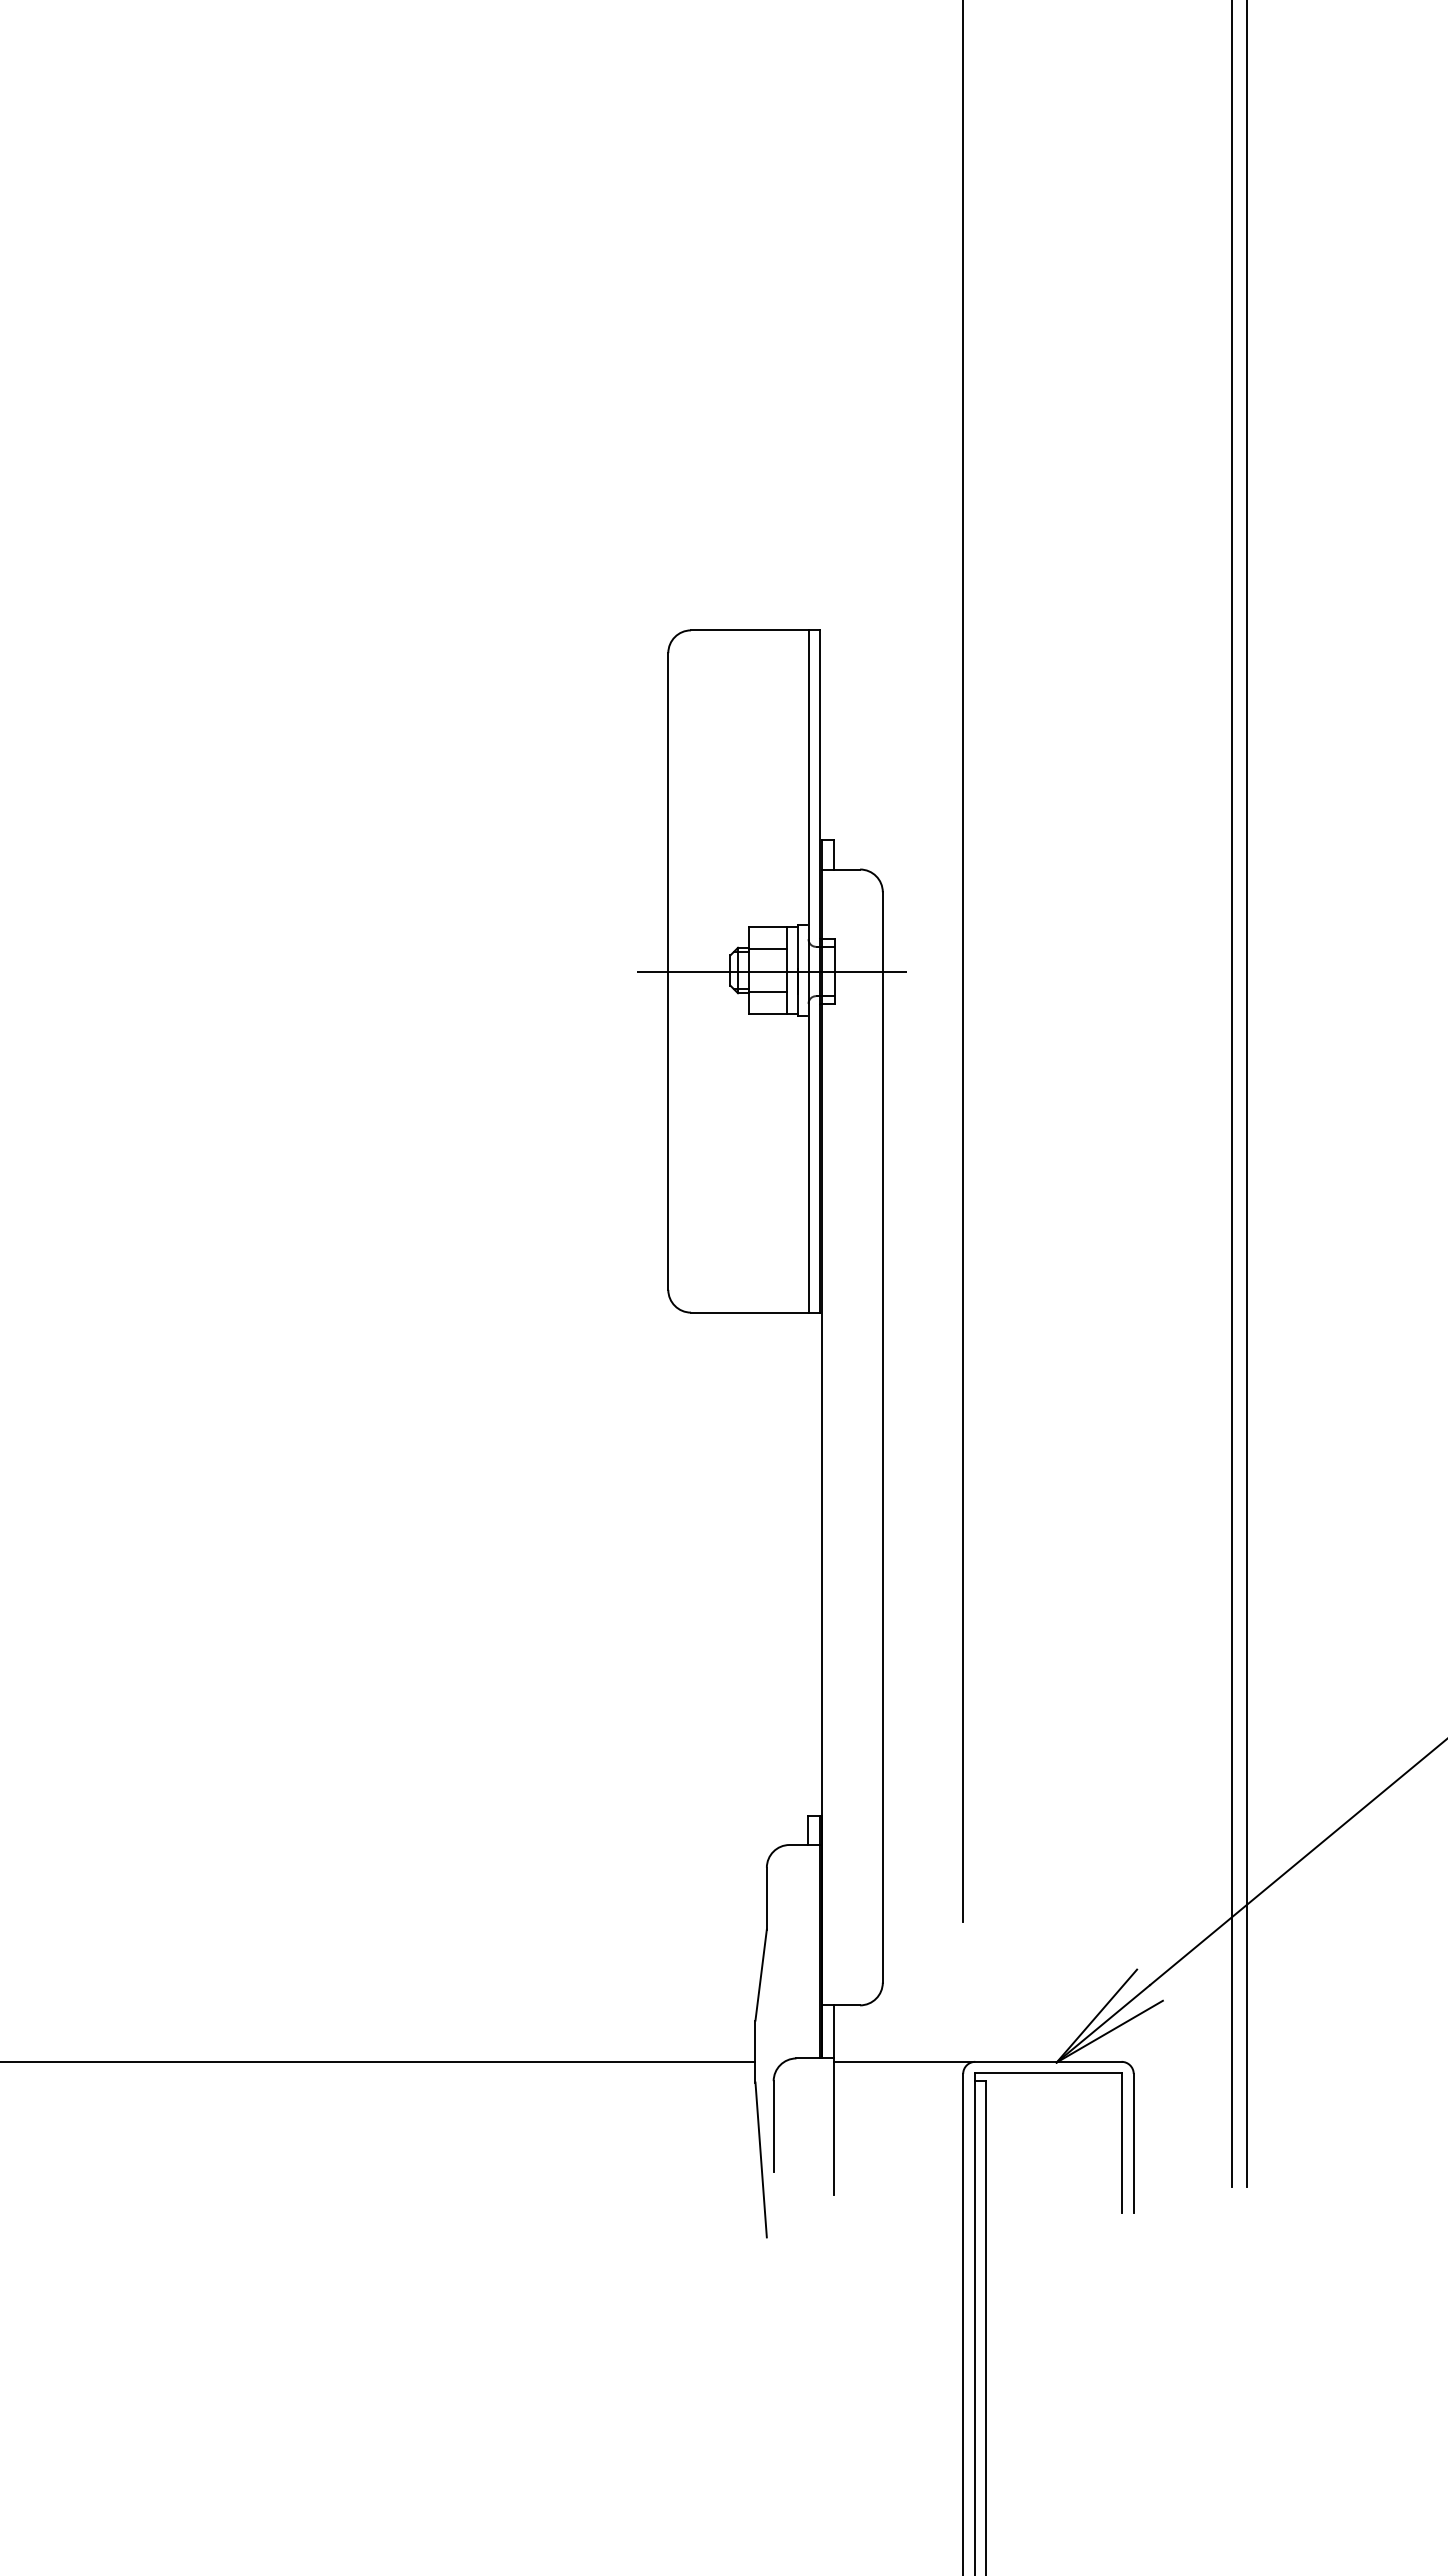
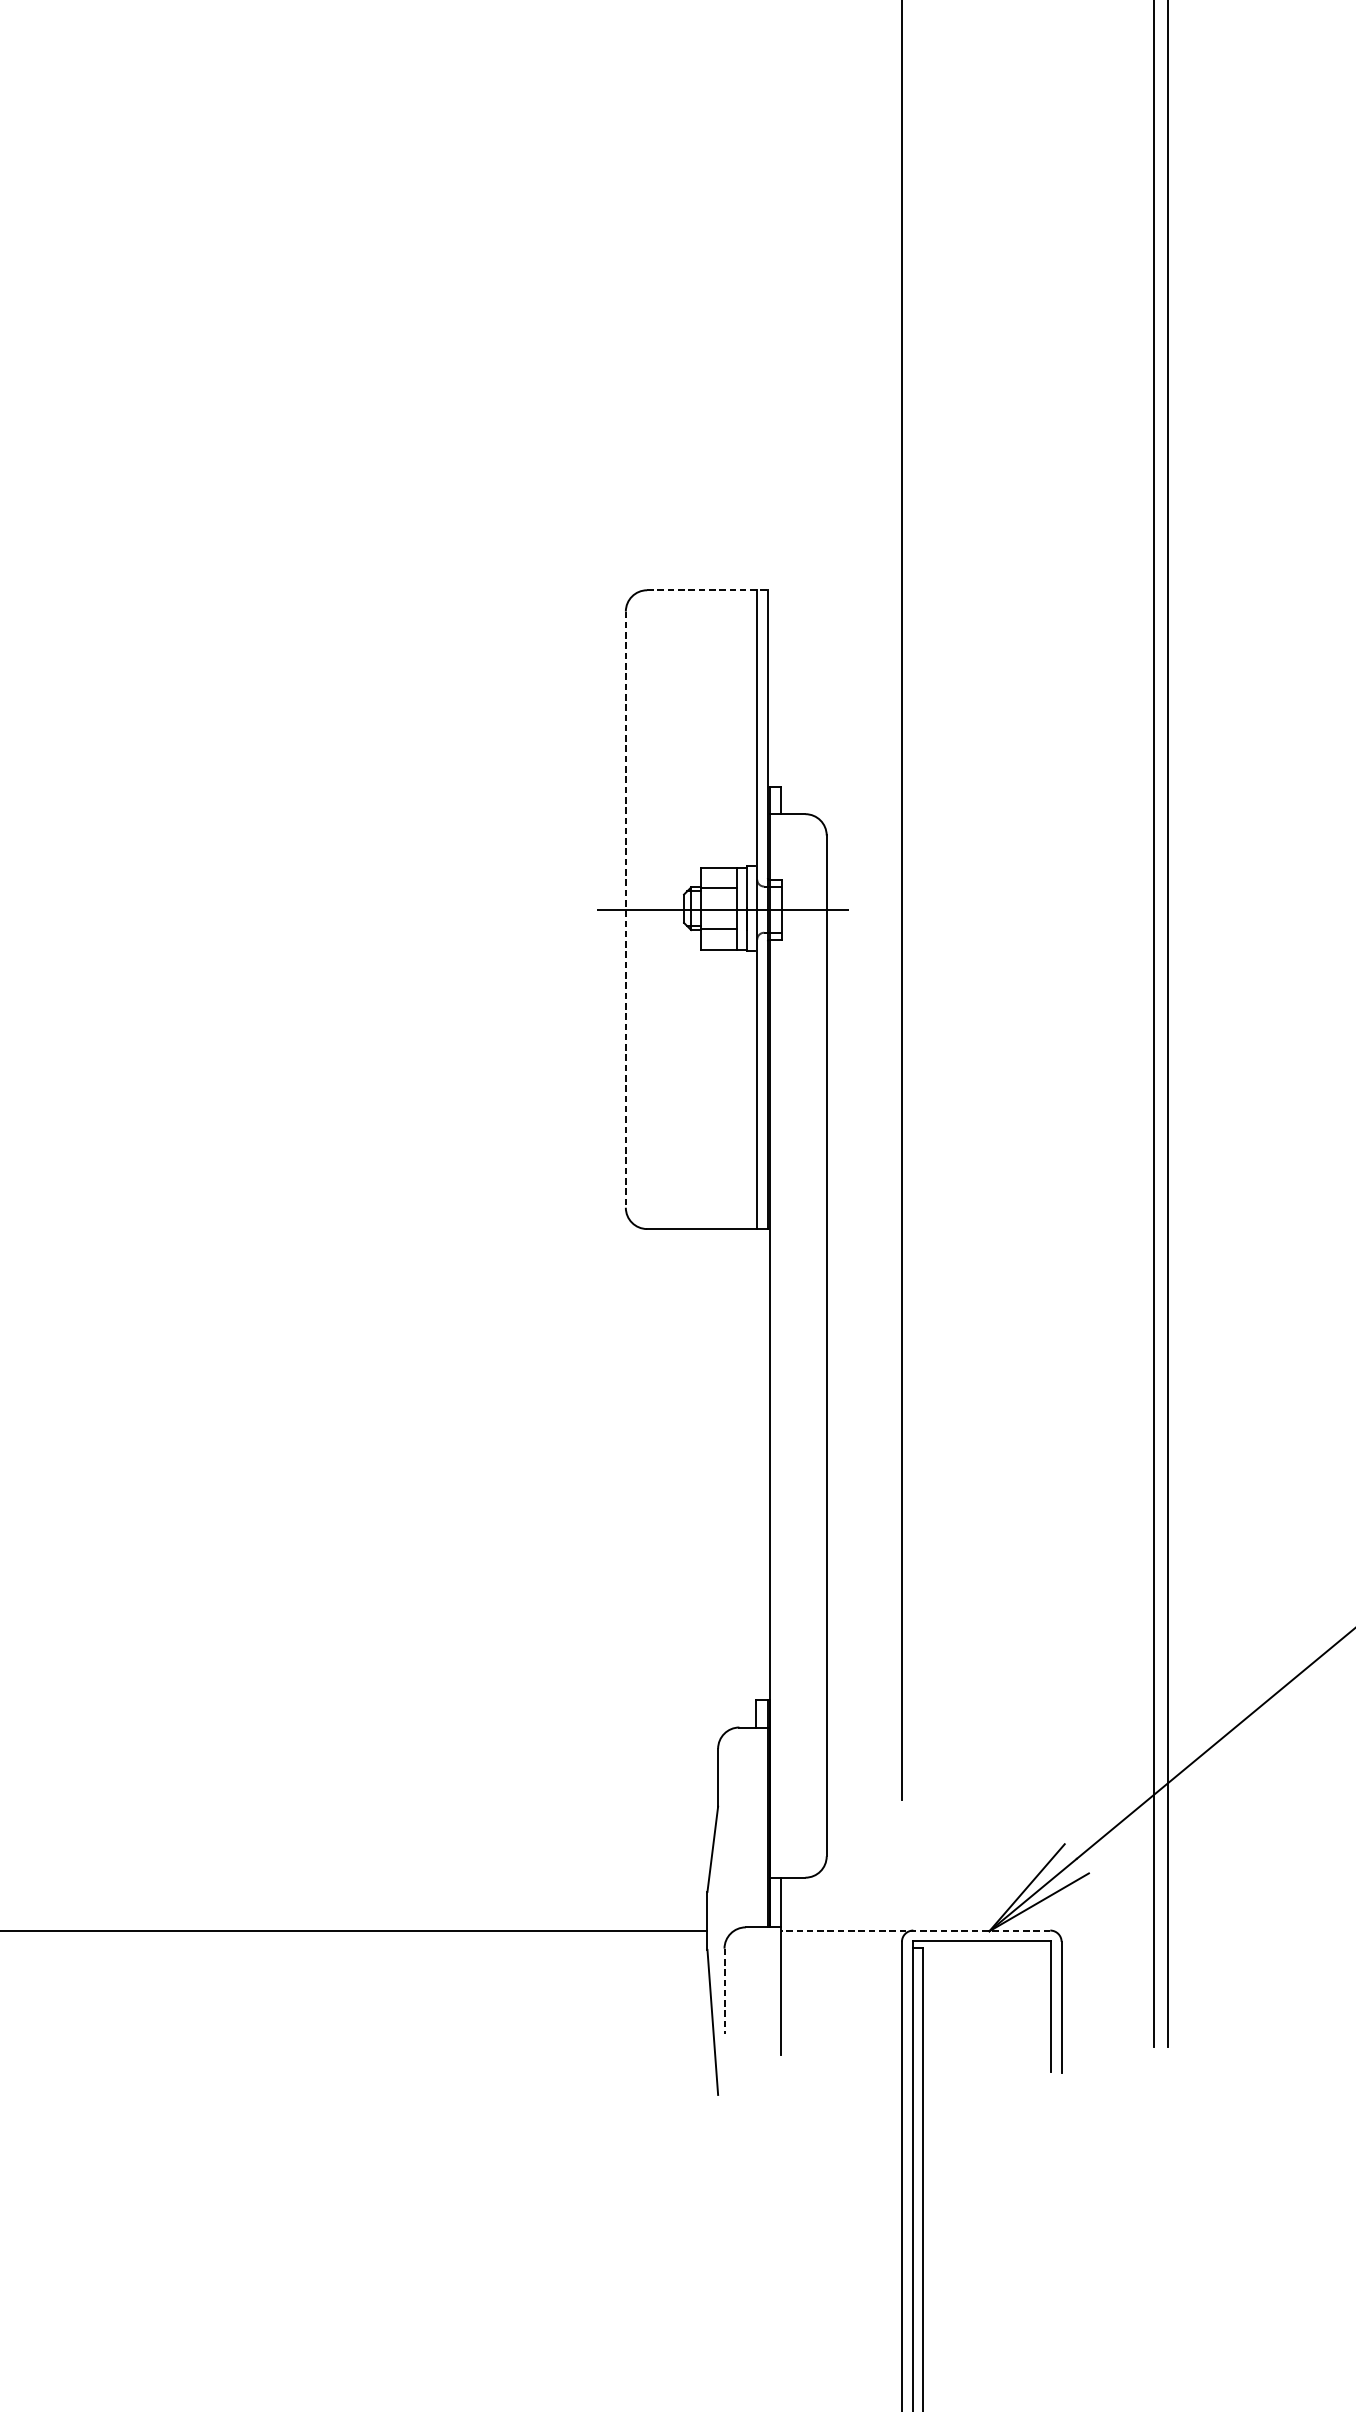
line: (755, 630) -> (707, 590), solid -> dashed
line: (668, 972) -> (626, 910), solid -> dashed
line: (977, 2061) -> (915, 1930), solid -> dashed
line: (773, 2127) -> (724, 1992), solid -> dashed

